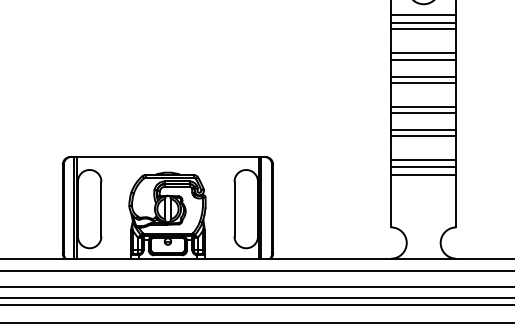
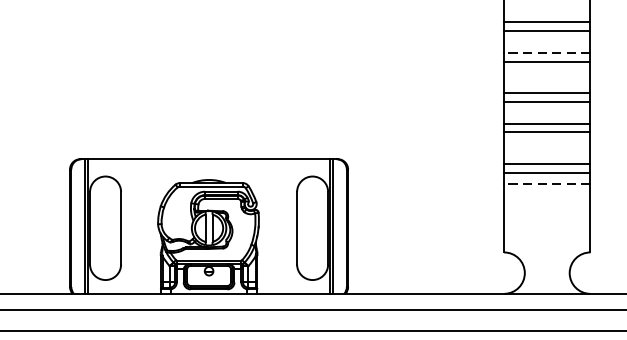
line: (423, 76) -> (546, 52), solid -> dashed
line: (423, 175) -> (546, 183), solid -> dashed

